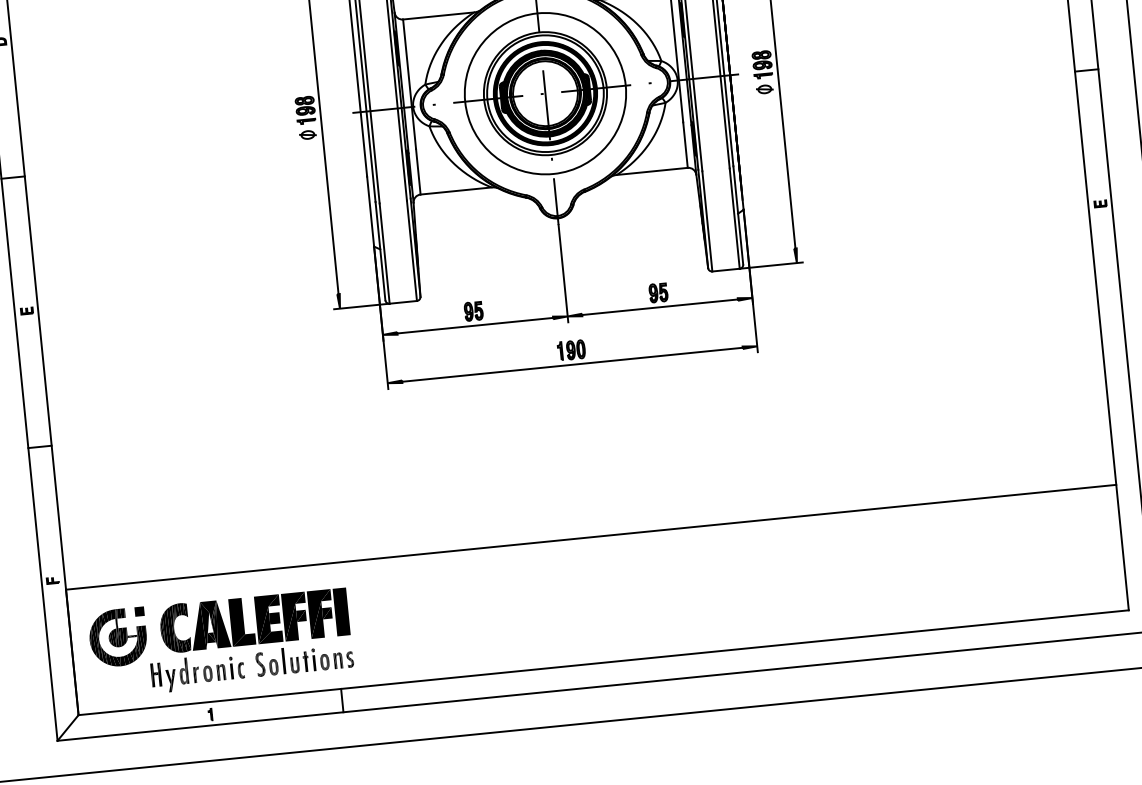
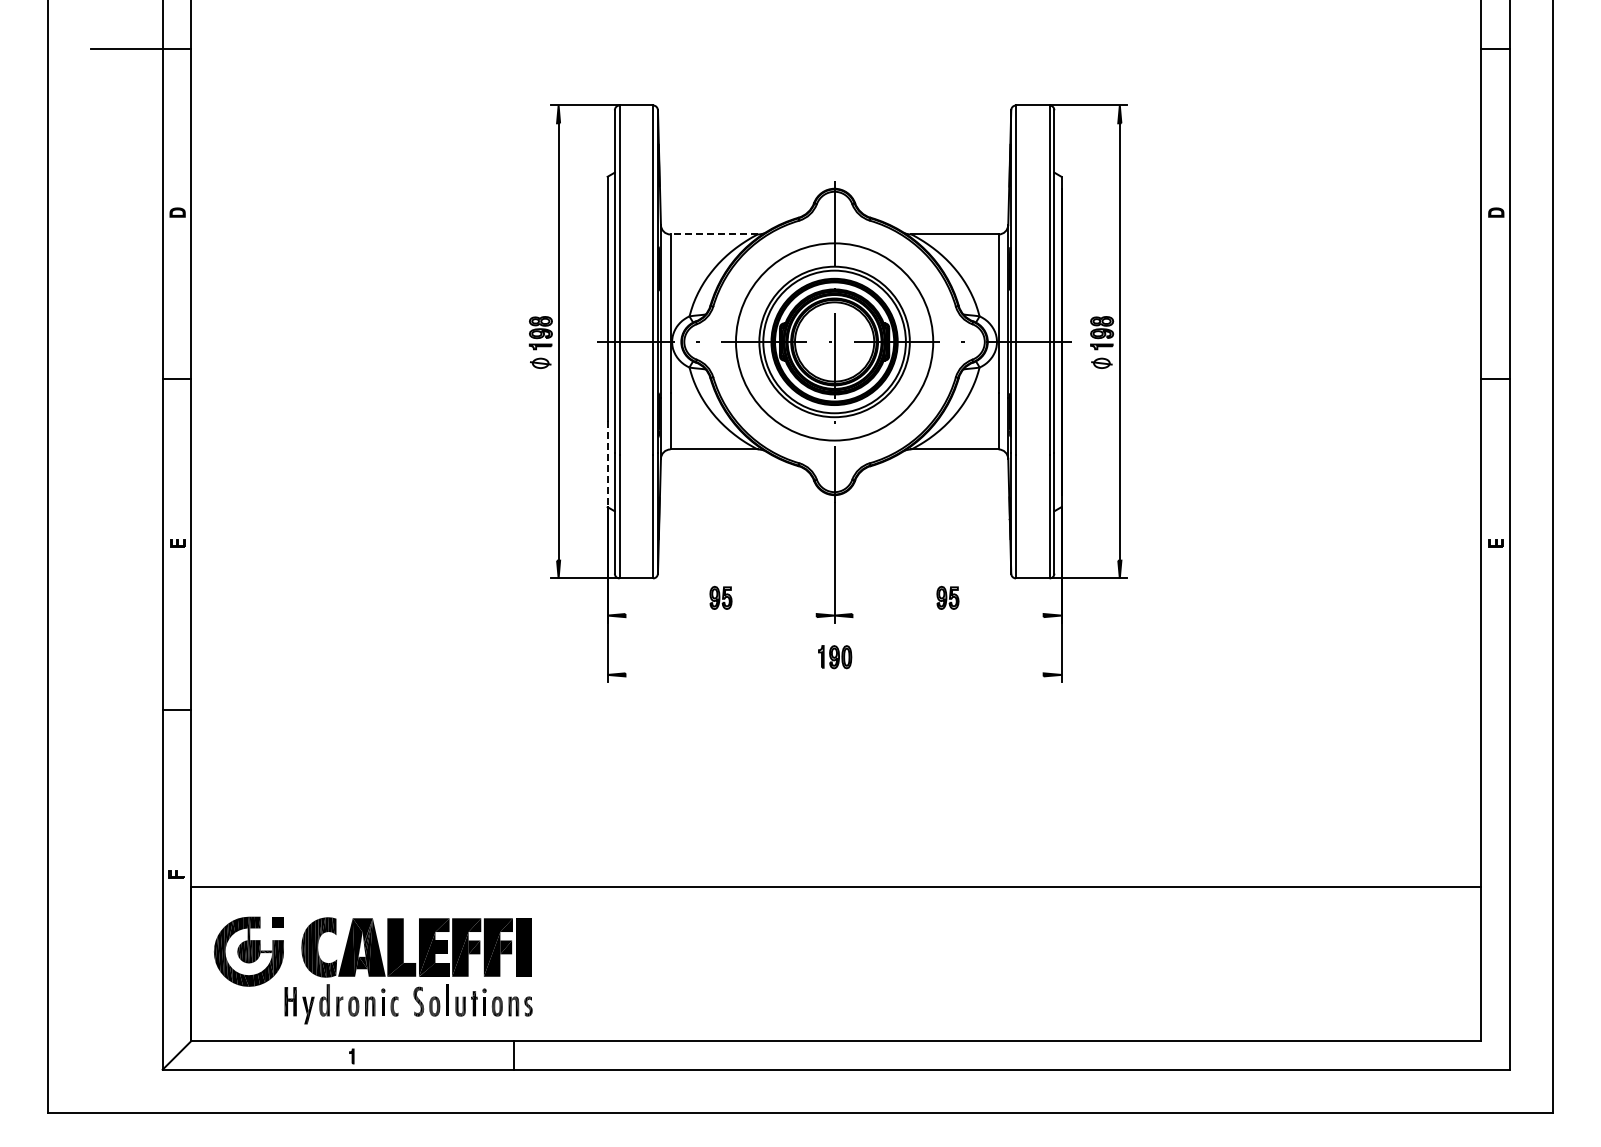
line: (438, 15) -> (714, 234), solid -> dashed
line: (370, 211) -> (607, 464), solid -> dashed
line: (659, 307) -> (947, 615), removed
line: (474, 325) -> (720, 615), removed
line: (572, 364) -> (834, 674), removed

